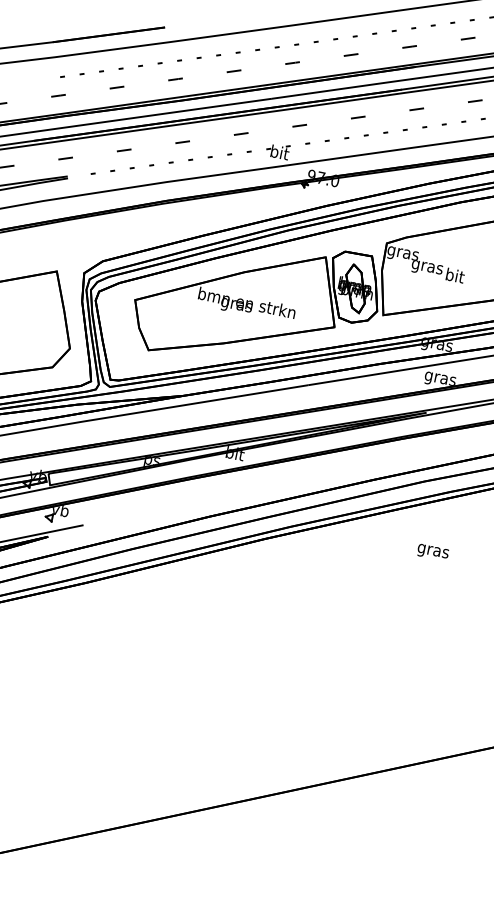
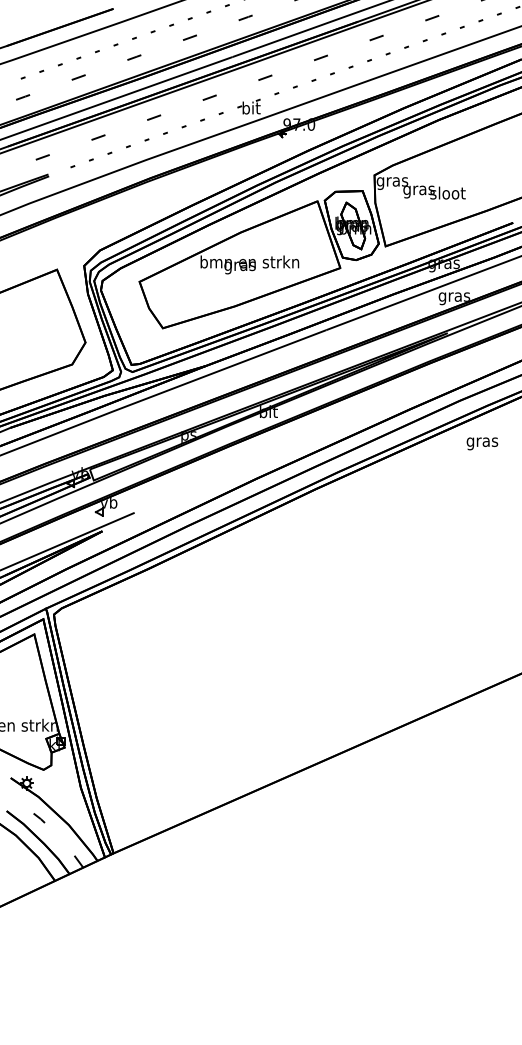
text: (454, 274) -> (447, 192), bit -> sloot
text: (433, 552) -> (482, 443), moved

